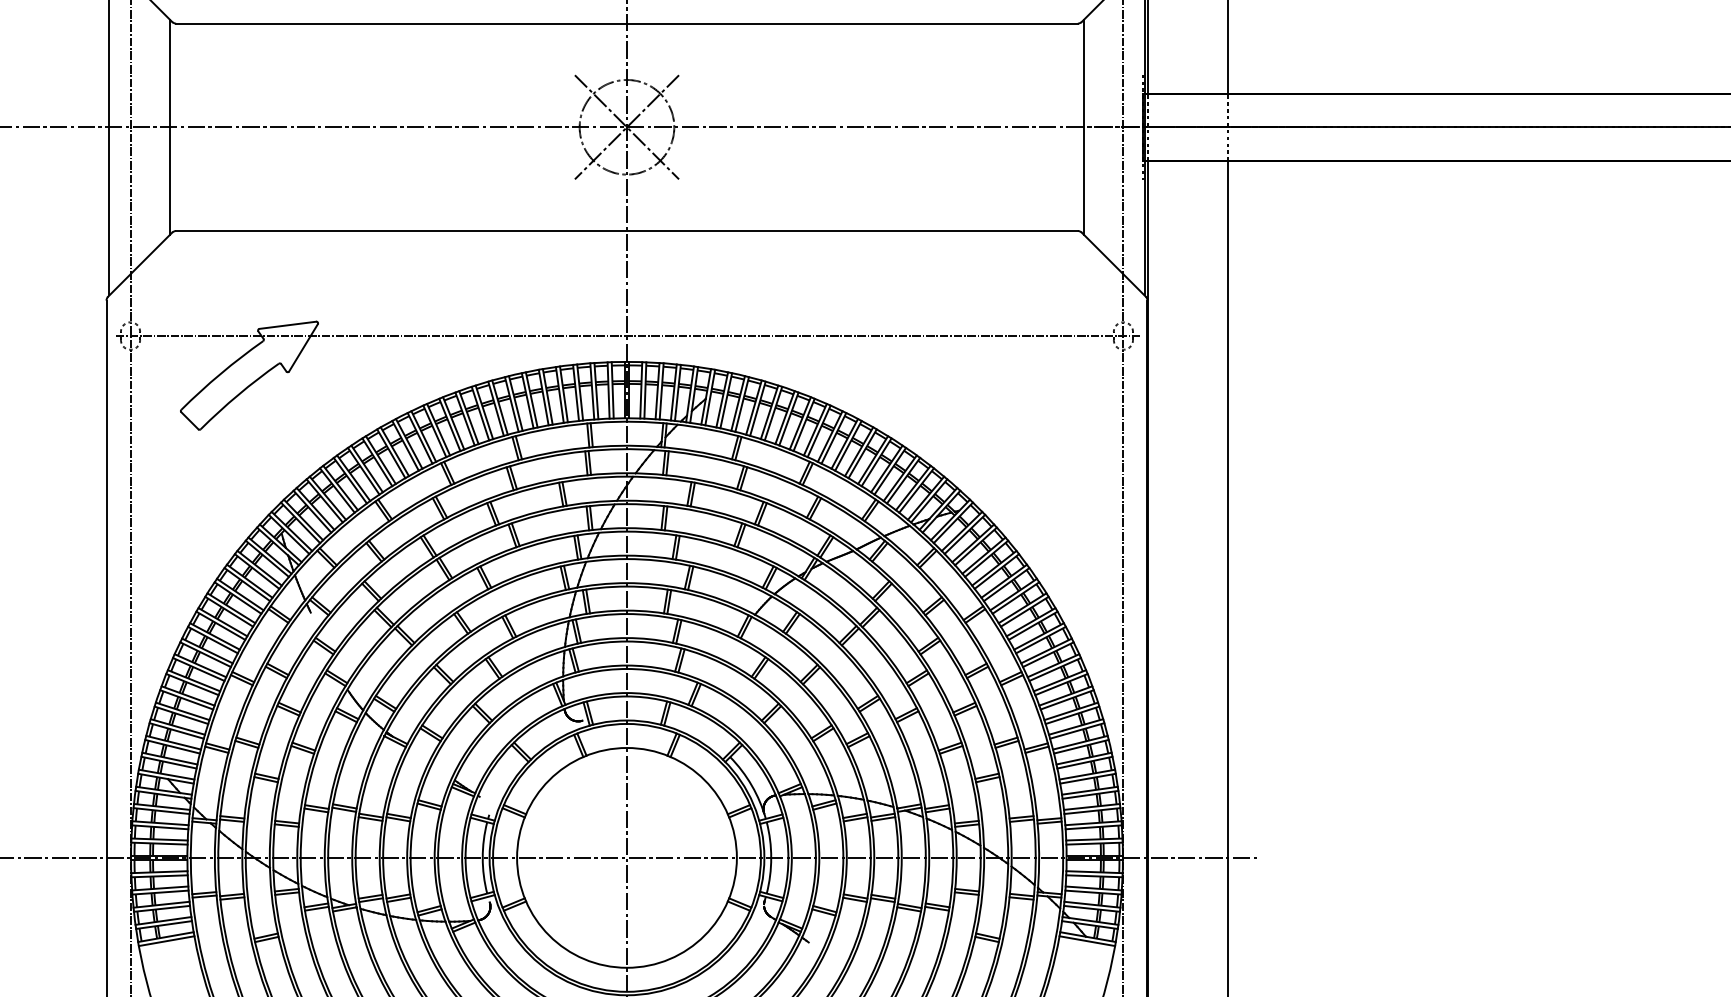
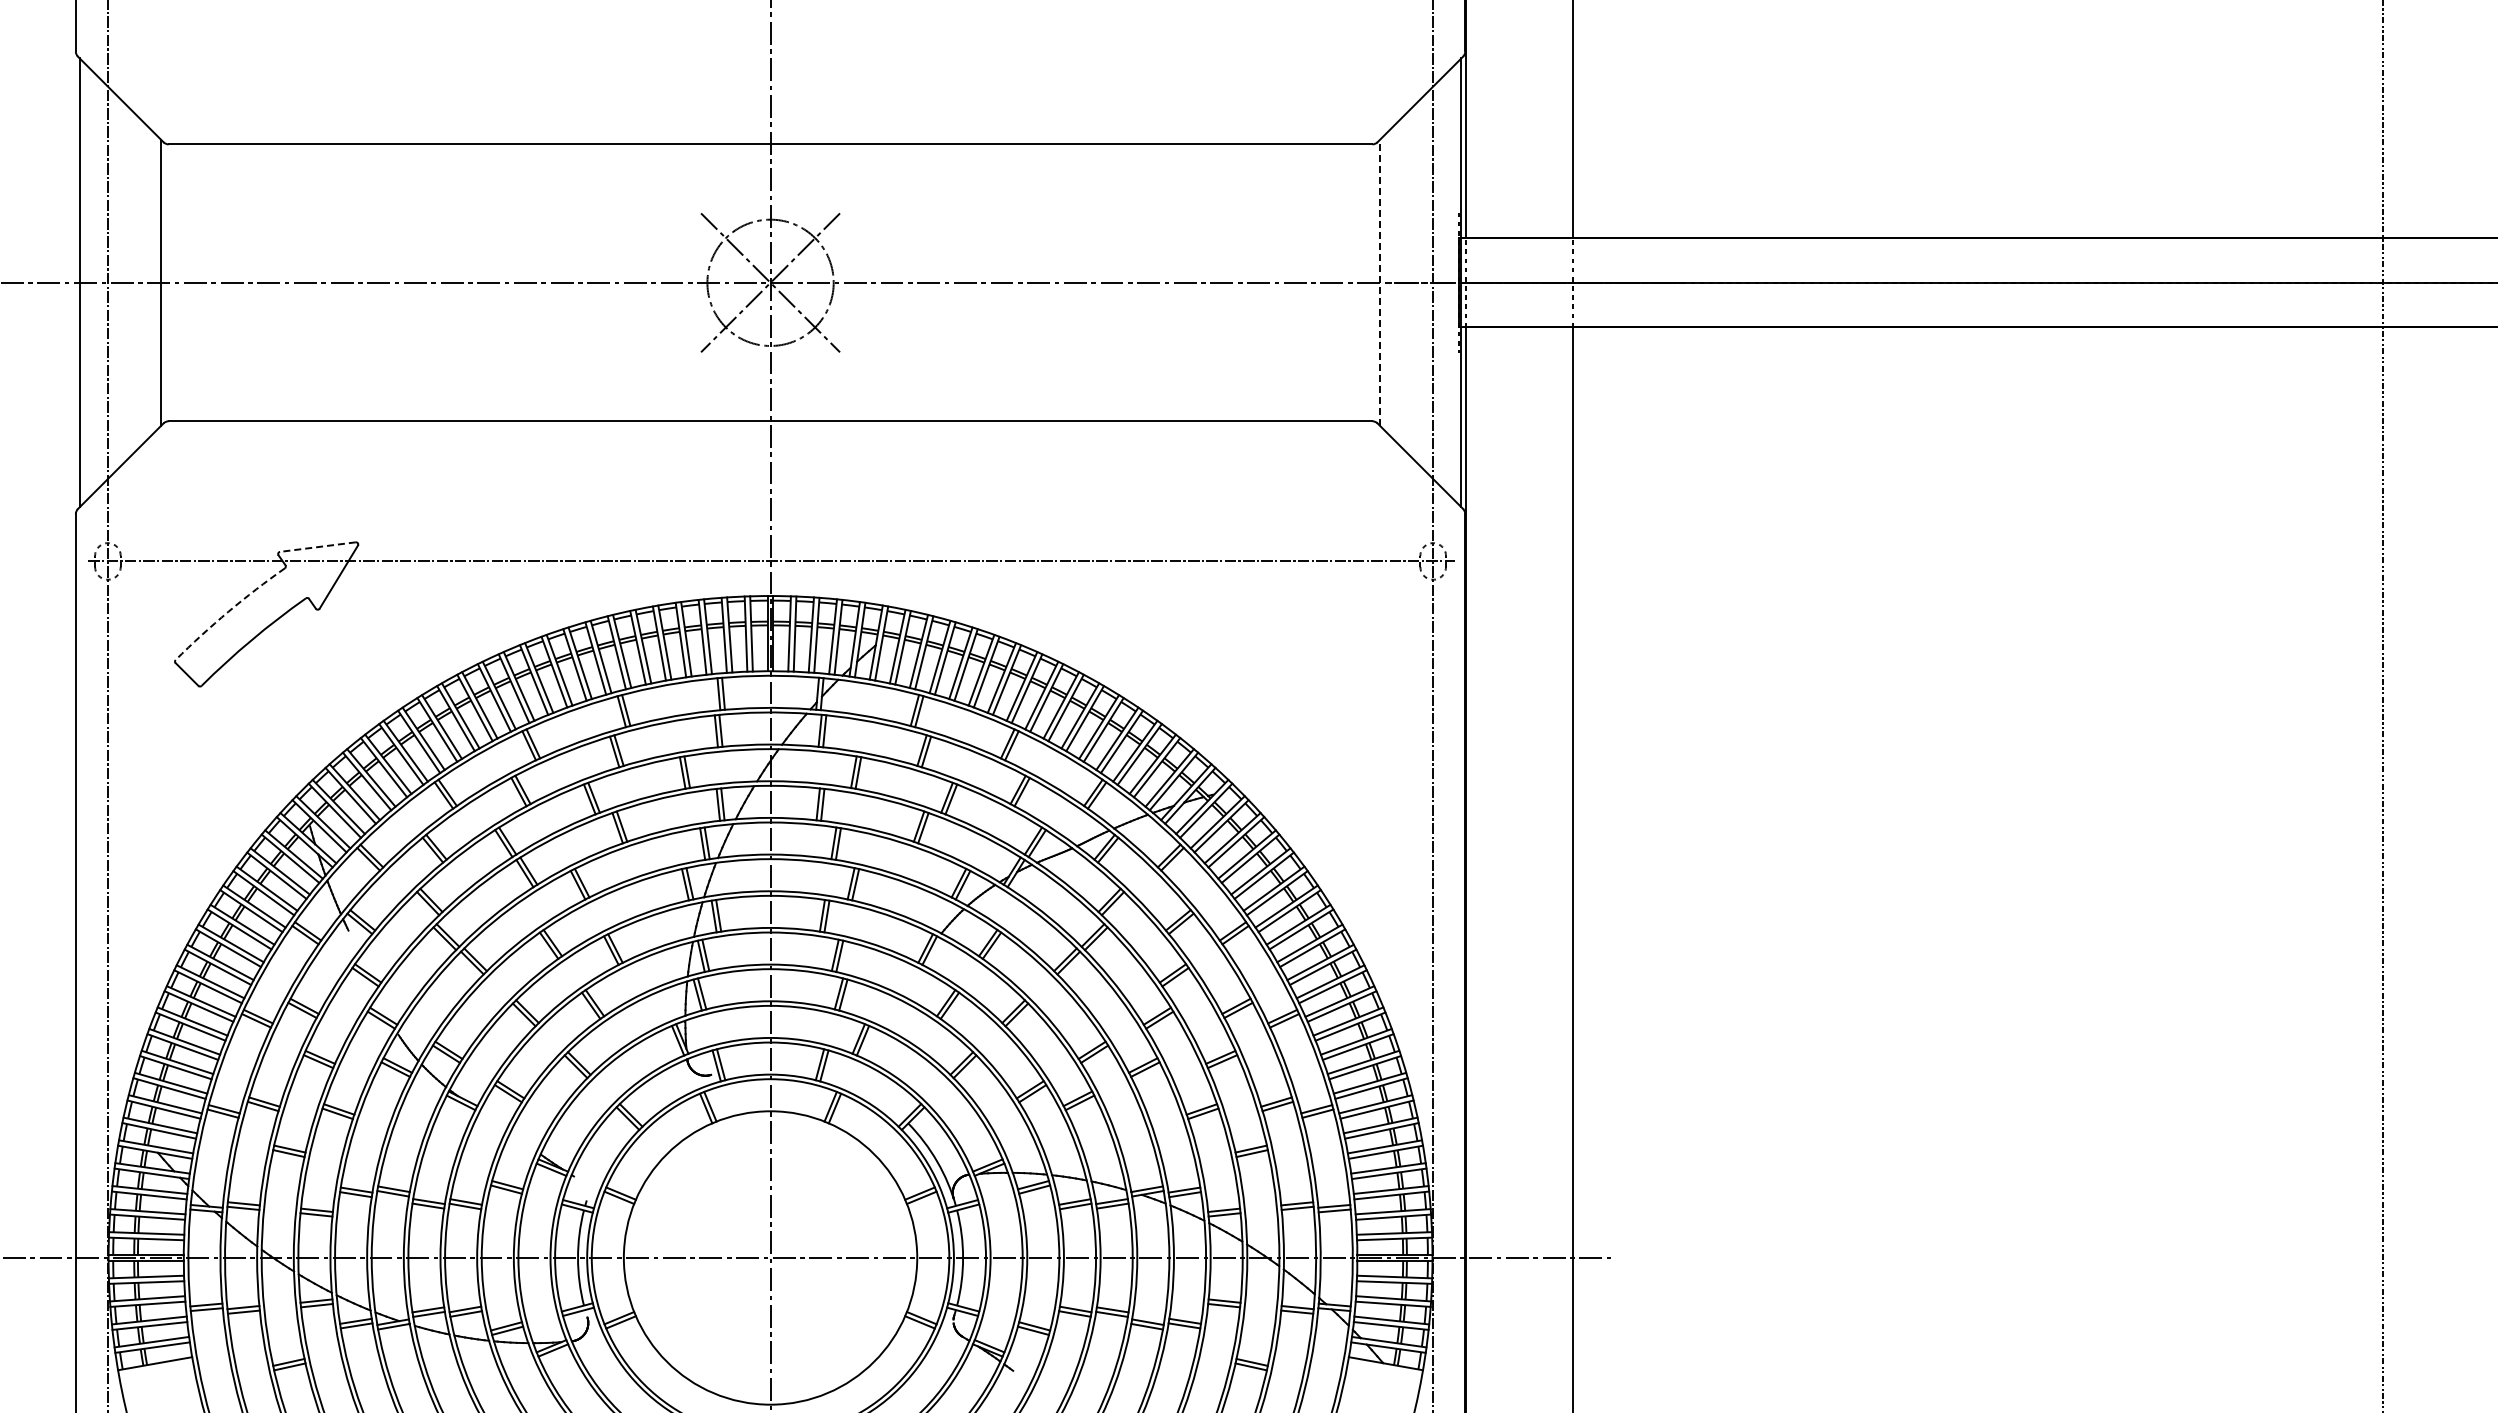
line: (1083, 127) -> (1380, 282), solid -> dashed
line: (287, 325) -> (317, 547), solid -> dashed
arc: (220, 373) -> (228, 611), solid -> dashed
line: (166, 940) -> (156, 1368), removed
line: (1086, 940) -> (1384, 1368), removed

